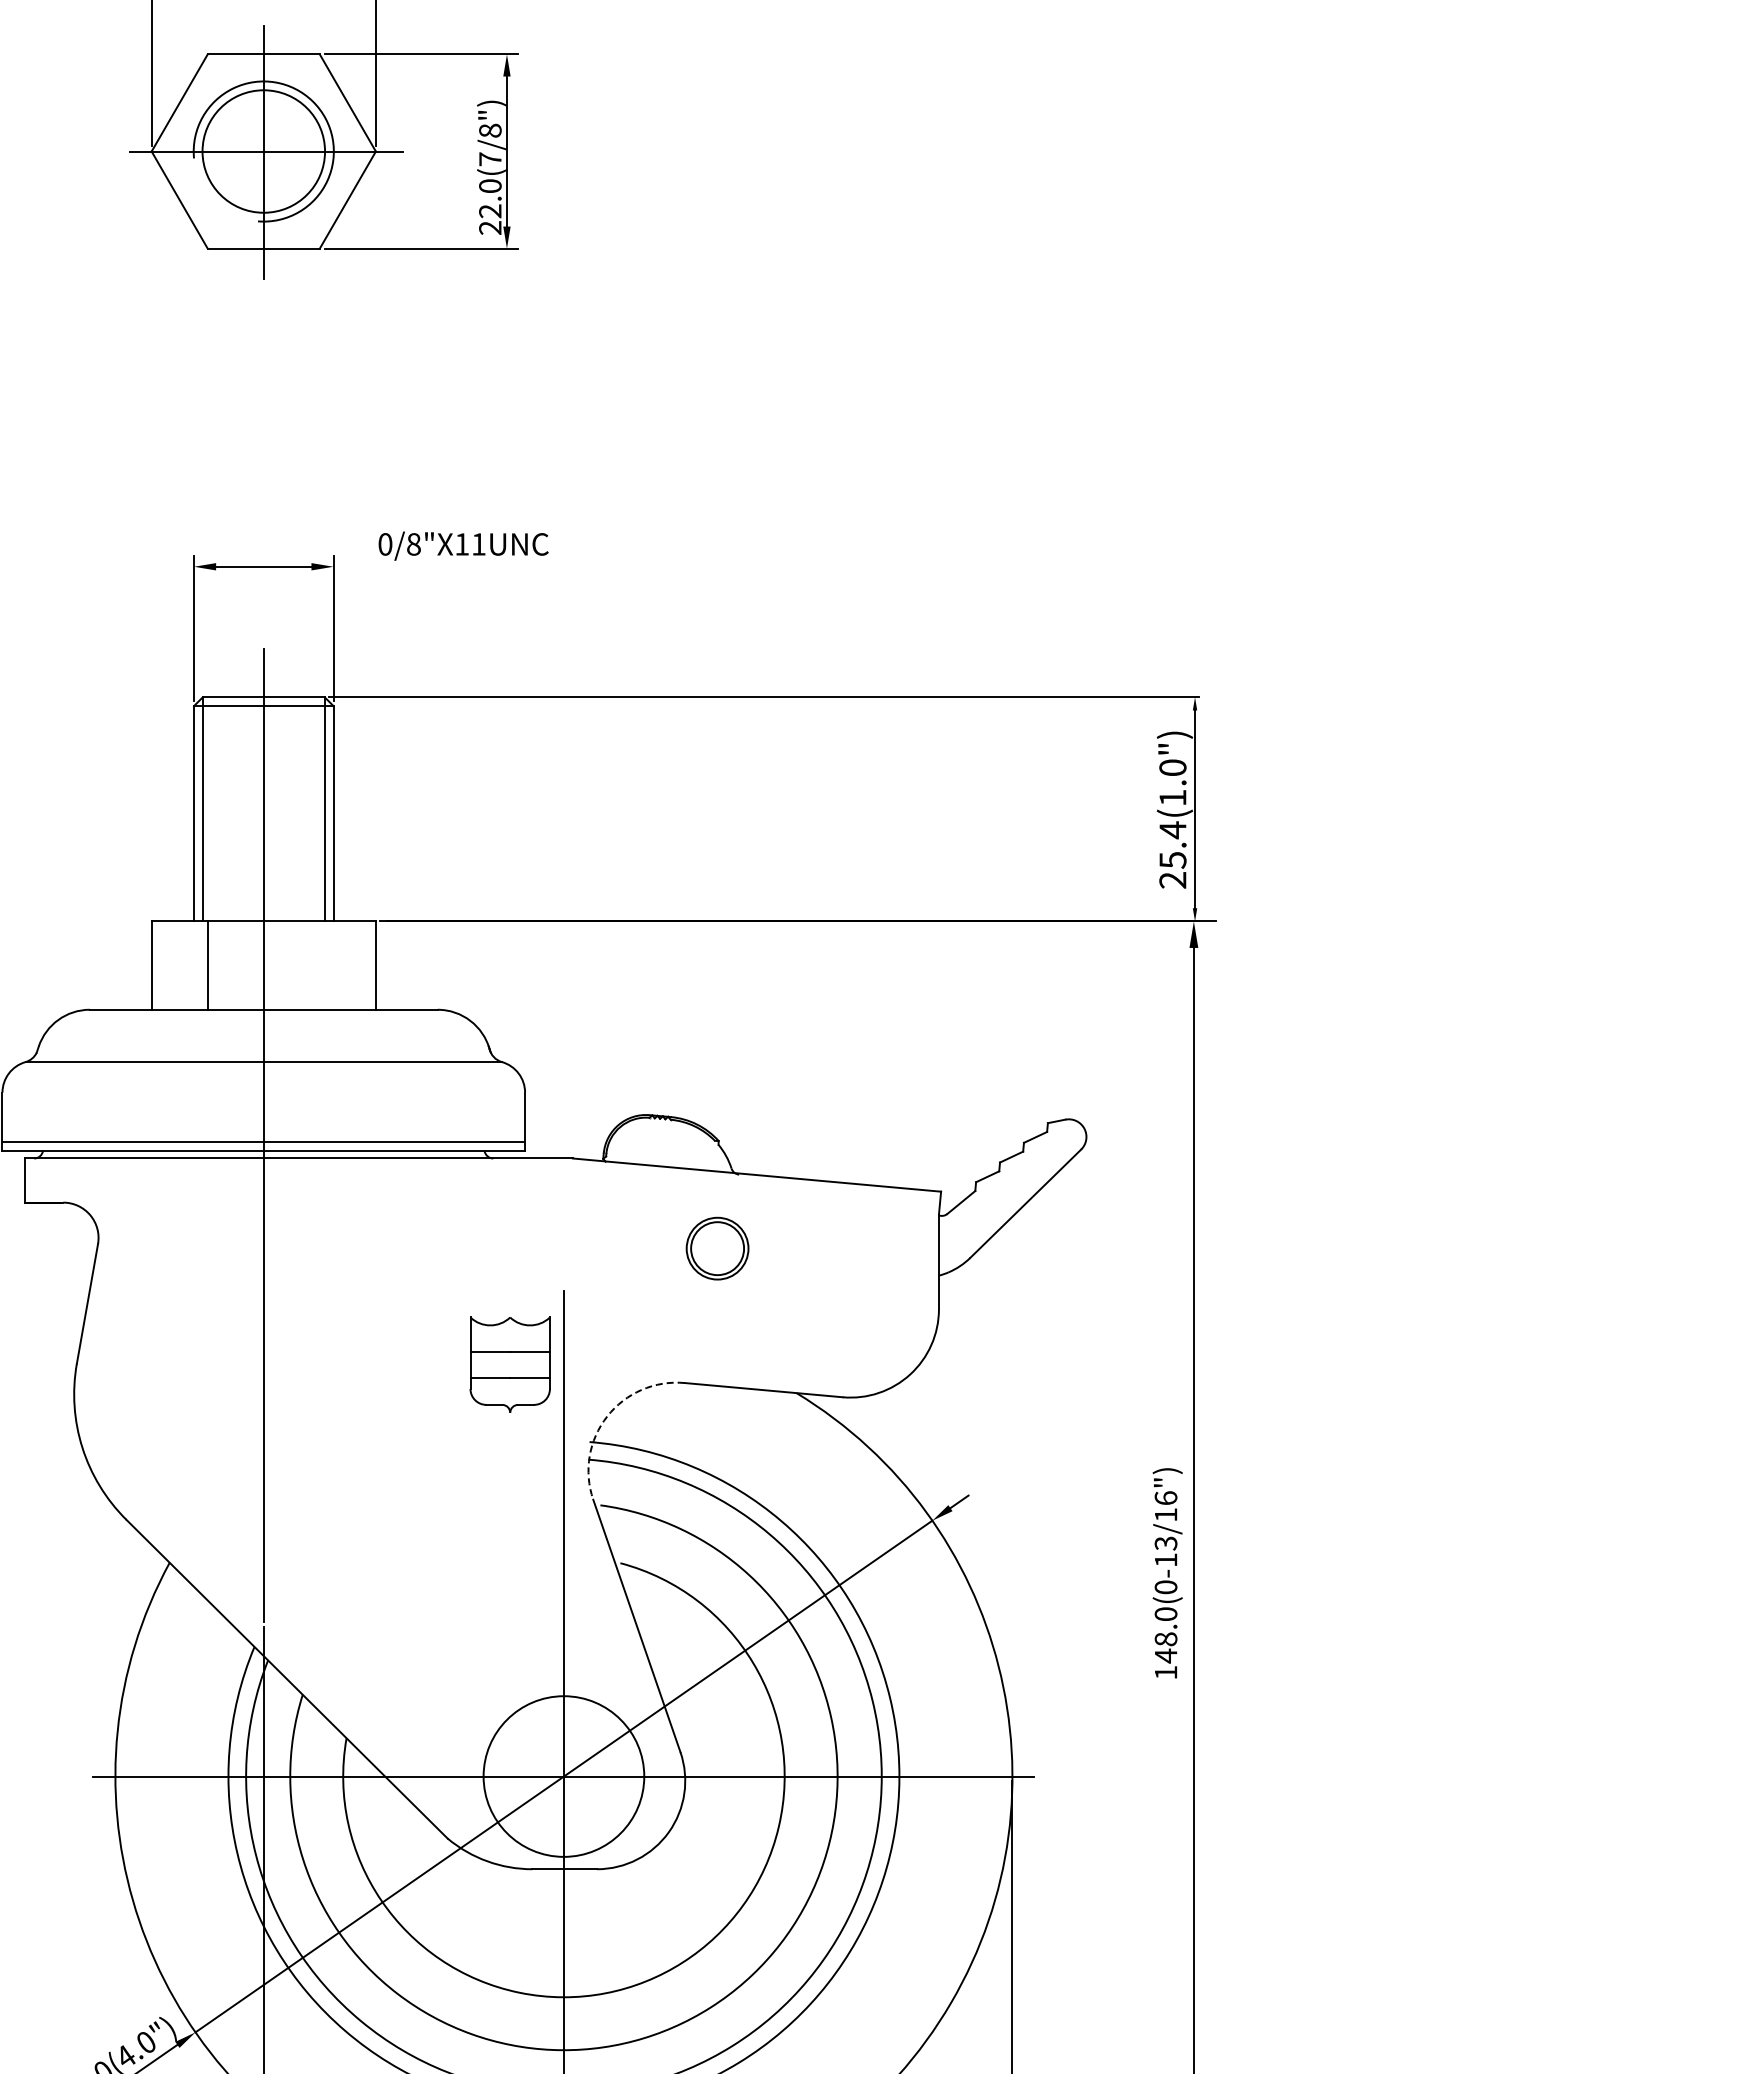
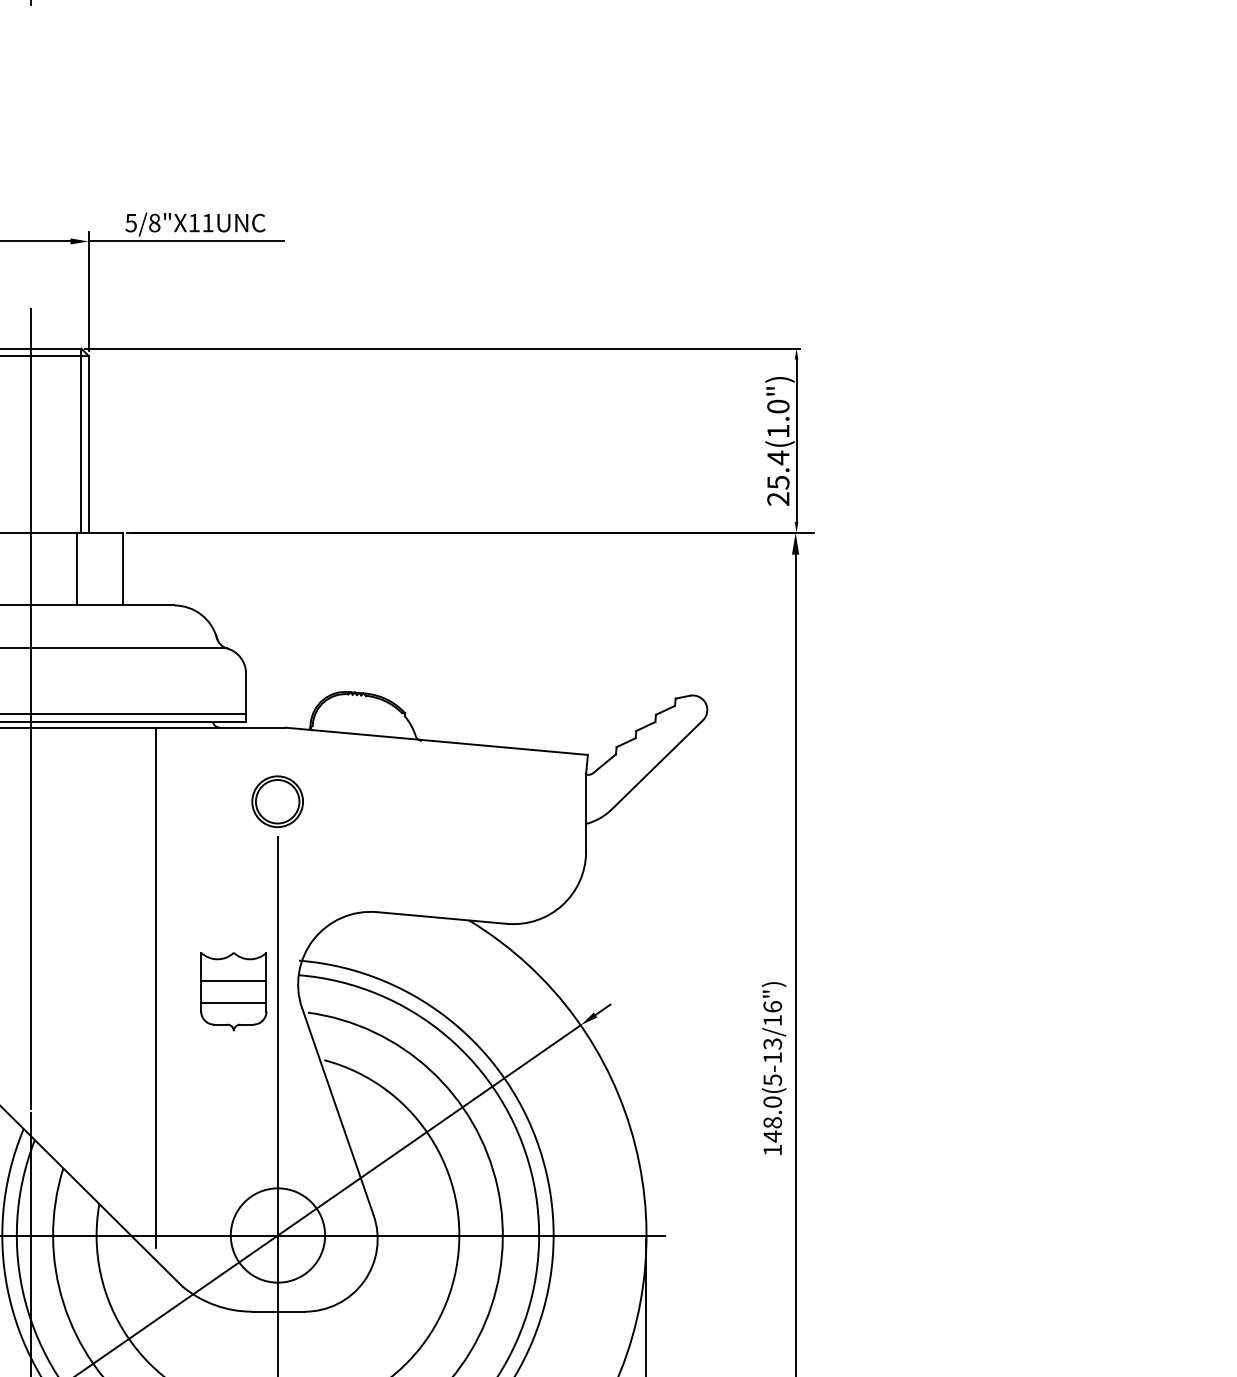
text: (385, 544) -> (131, 223), 0/8"X11UNC -> 5/8"X11UNC
line: (452, 566) -> (186, 241), added
line: (319, 965) -> (77, 569), added
part: (717, 1248) -> (277, 801), moved
part: (509, 1364) -> (233, 991), moved
arc: (607, 1416) -> (313, 939), dashed -> solid
line: (415, 1474) -> (156, 987), added
text: (1165, 1587) -> (772, 1080), 148.0(0-13/16") -> 148.0(5-13/16")
circle: (563, 1776) -> (277, 1235), size x0.71

